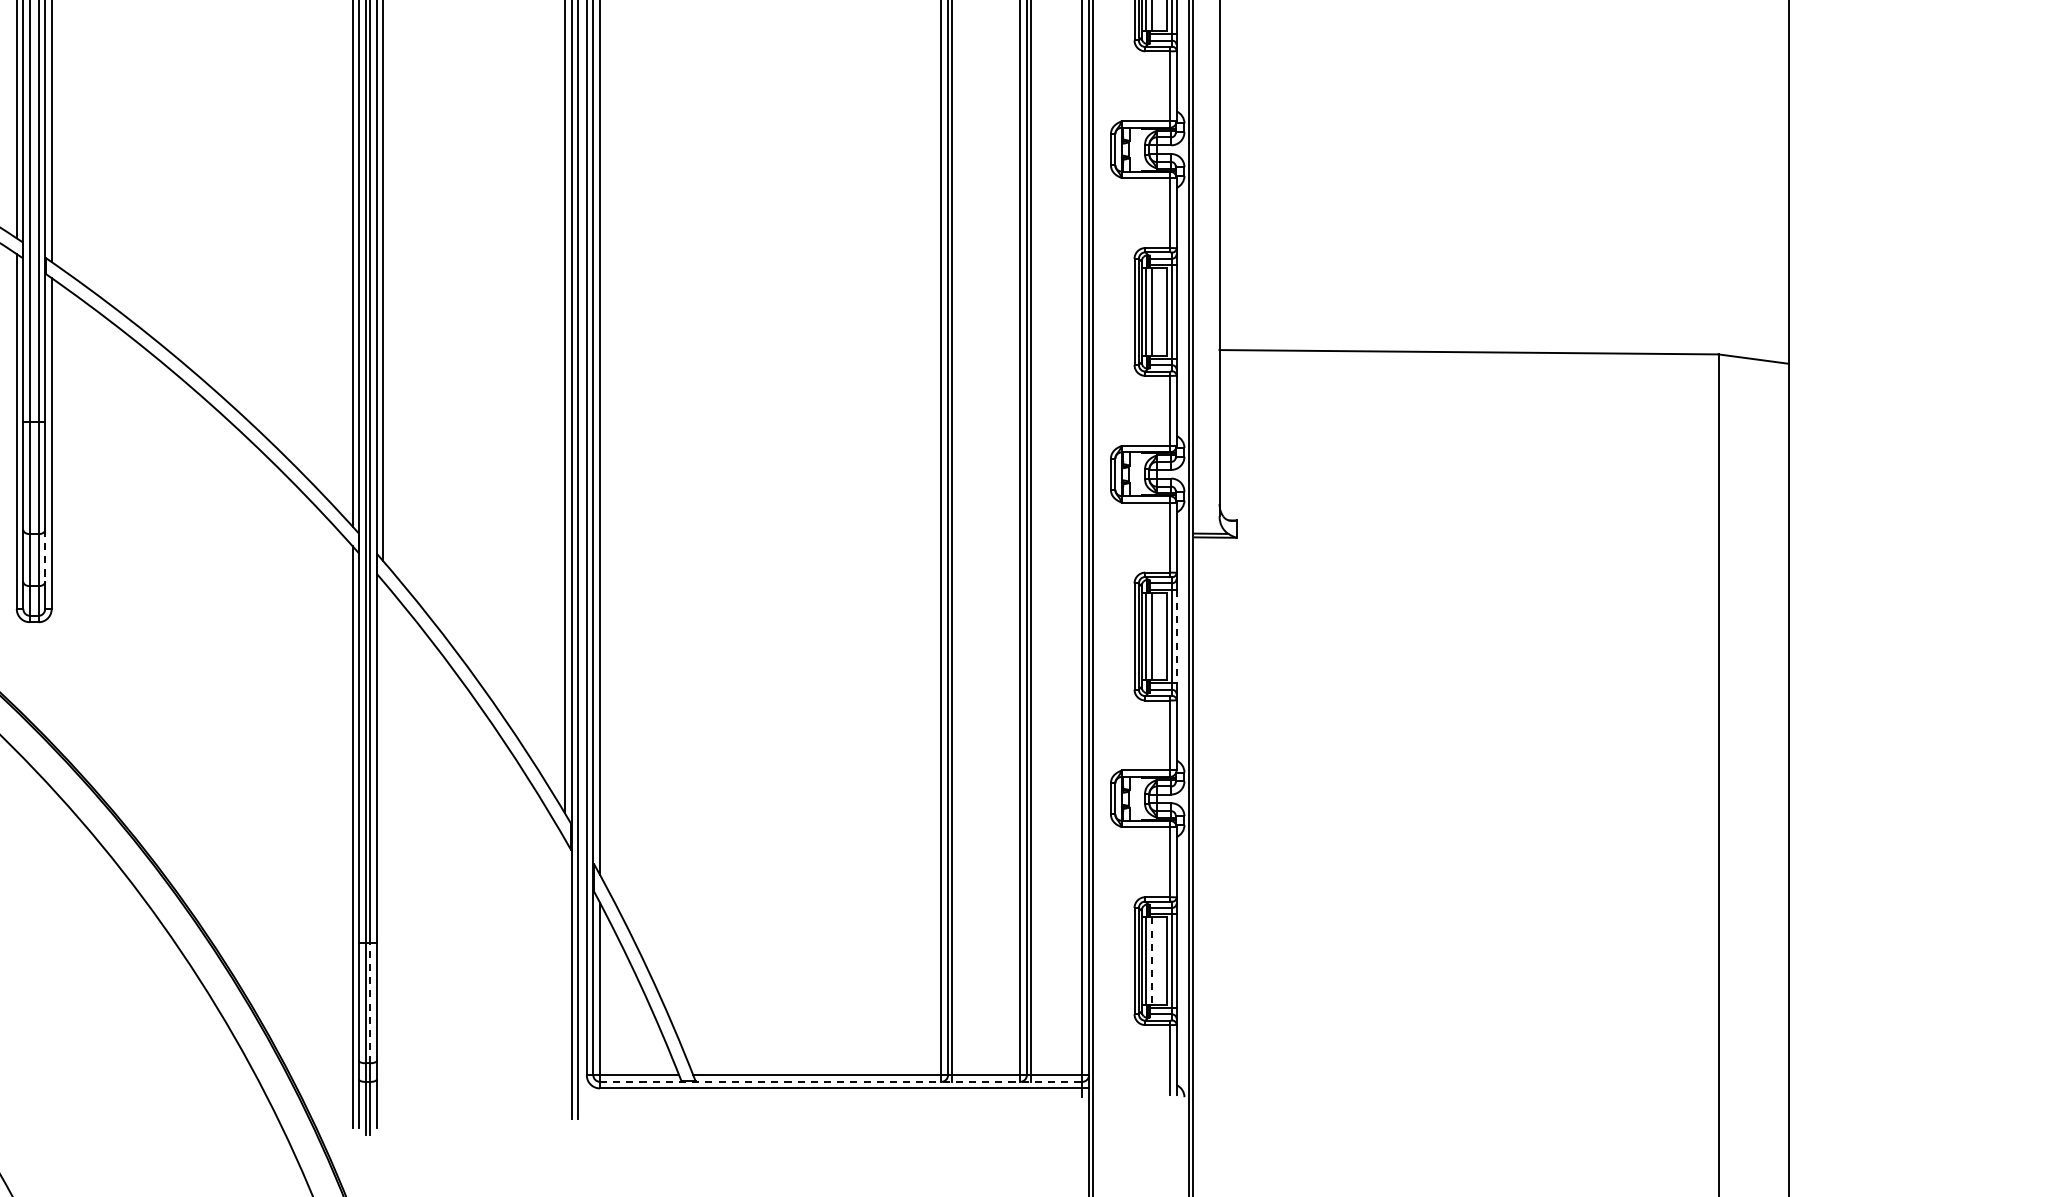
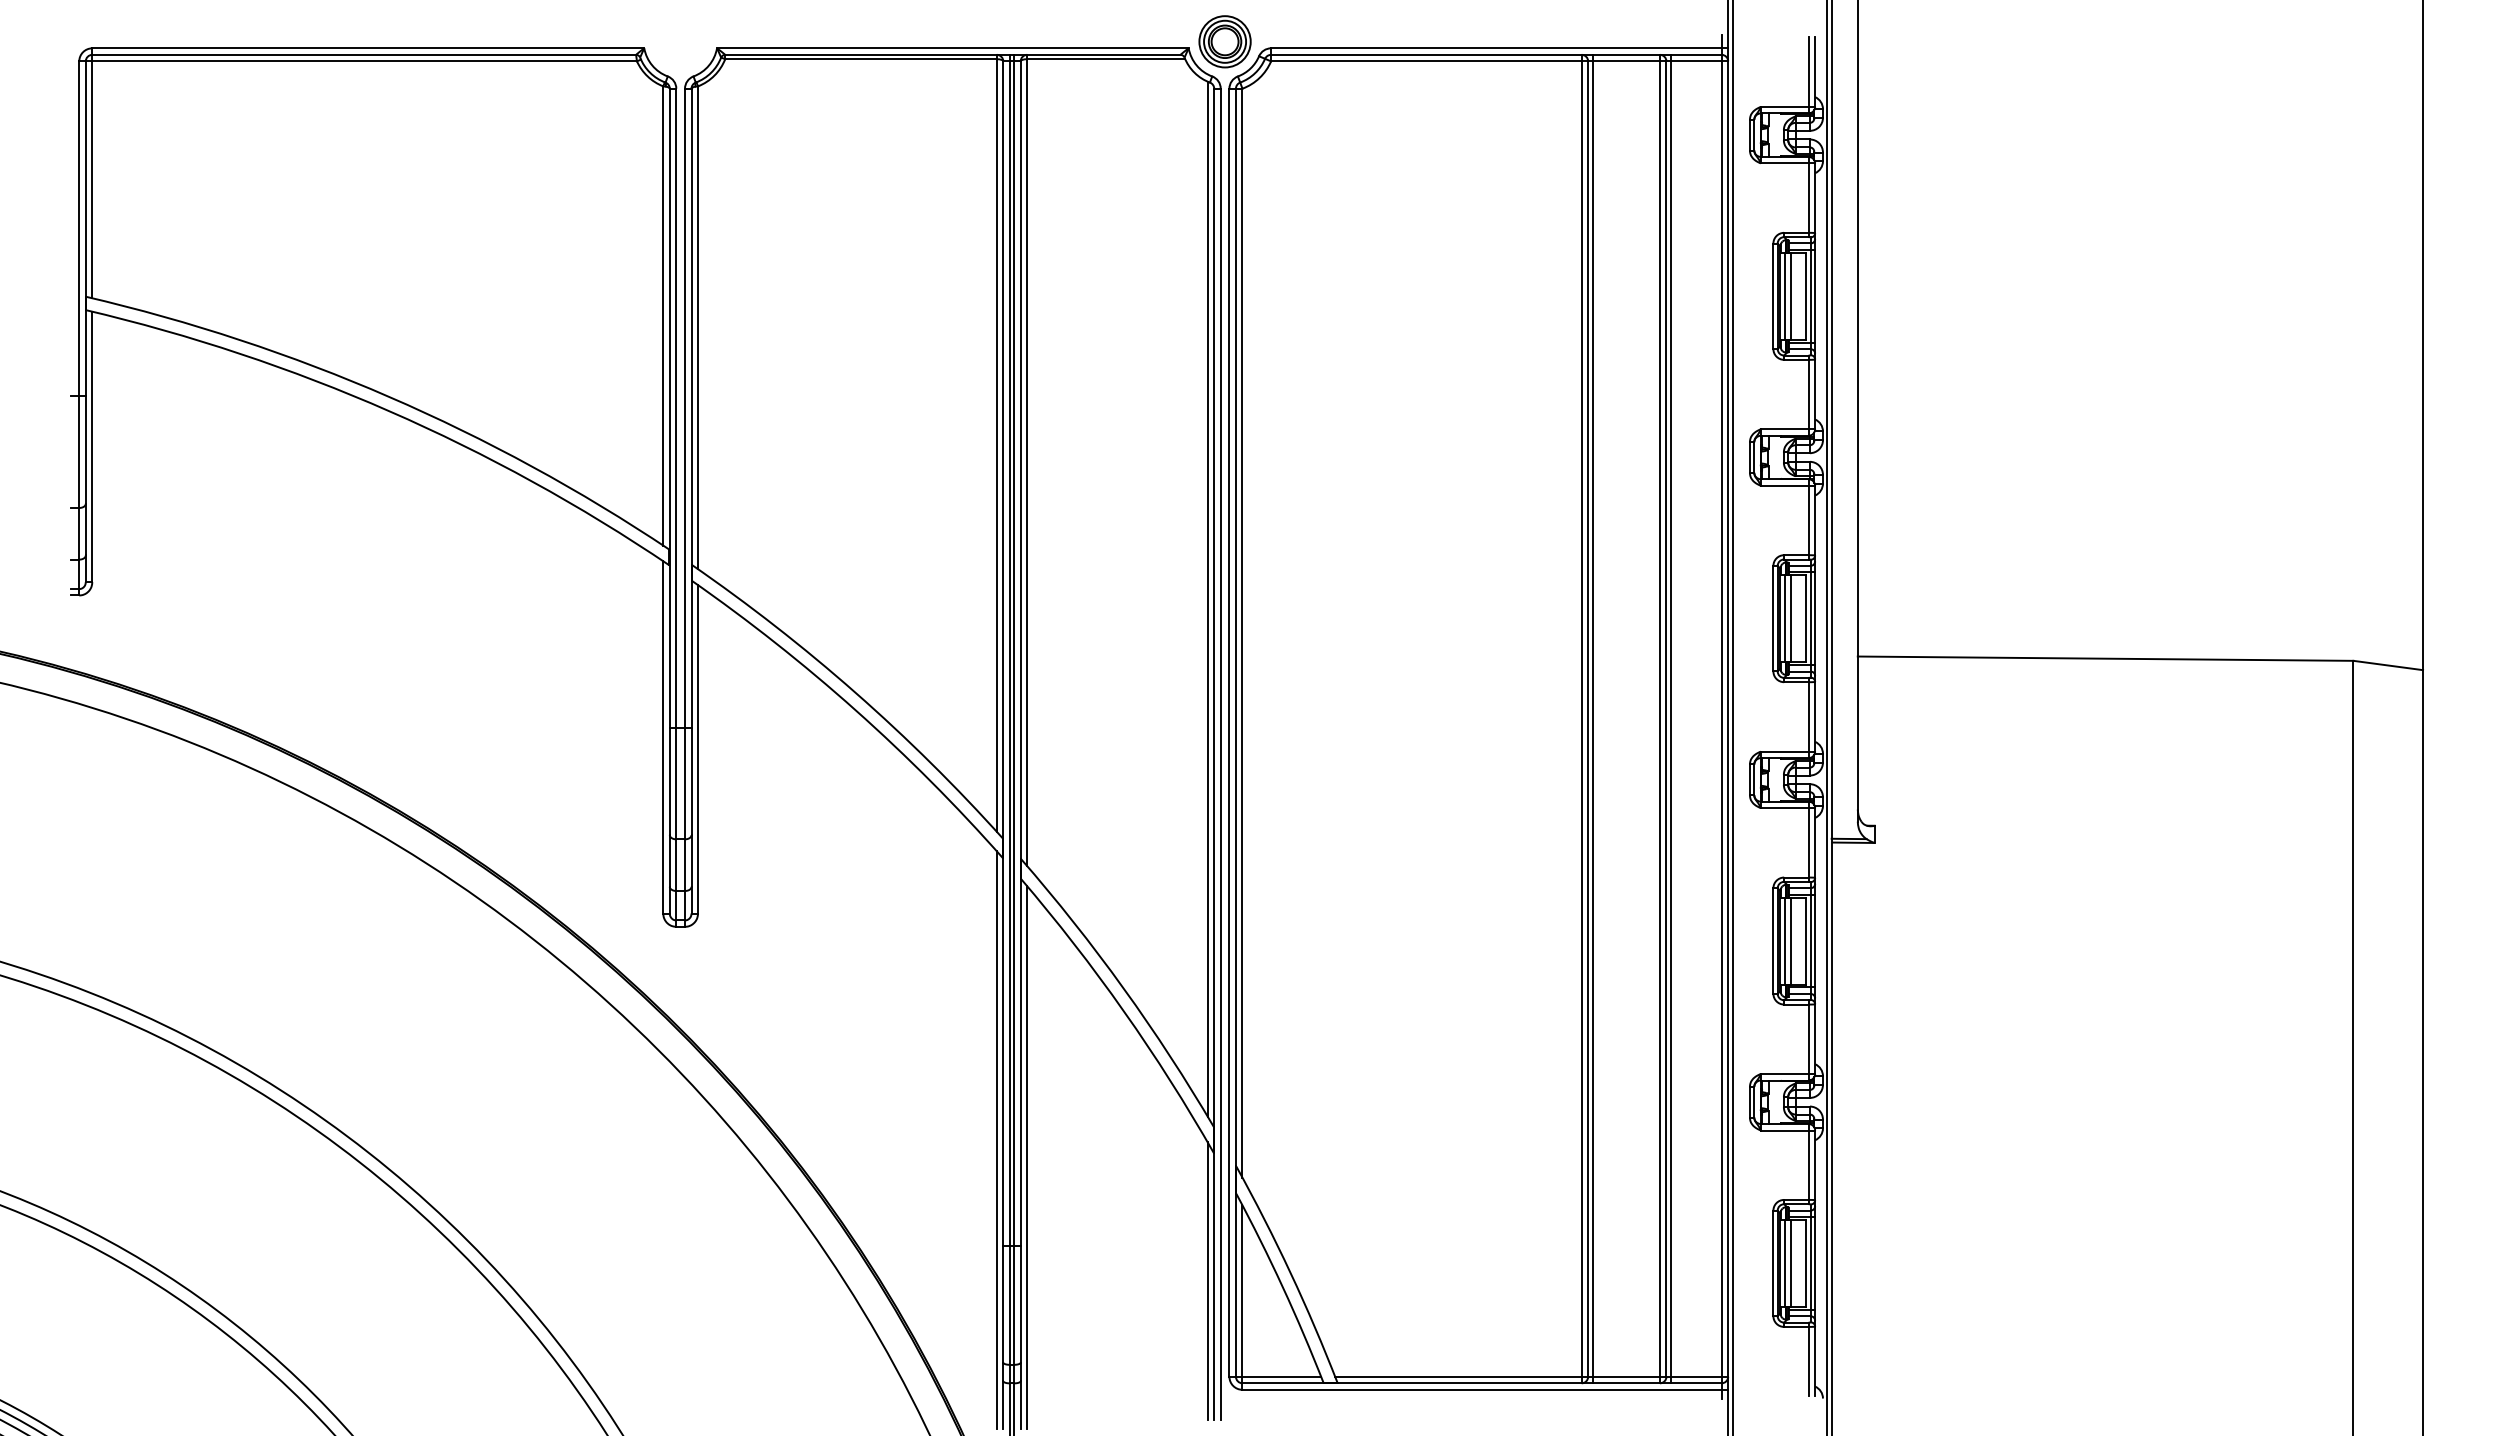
line: (45, 555) -> (691, 860), dashed -> solid
line: (1176, 637) -> (1815, 941), dashed -> solid
line: (383, 854) -> (1027, 1157), added
line: (1151, 961) -> (1790, 1263), dashed -> solid
line: (564, 979) -> (1207, 1281), added
line: (370, 1002) -> (1014, 1304), dashed -> solid
line: (841, 1082) -> (1482, 1383), dashed -> solid

